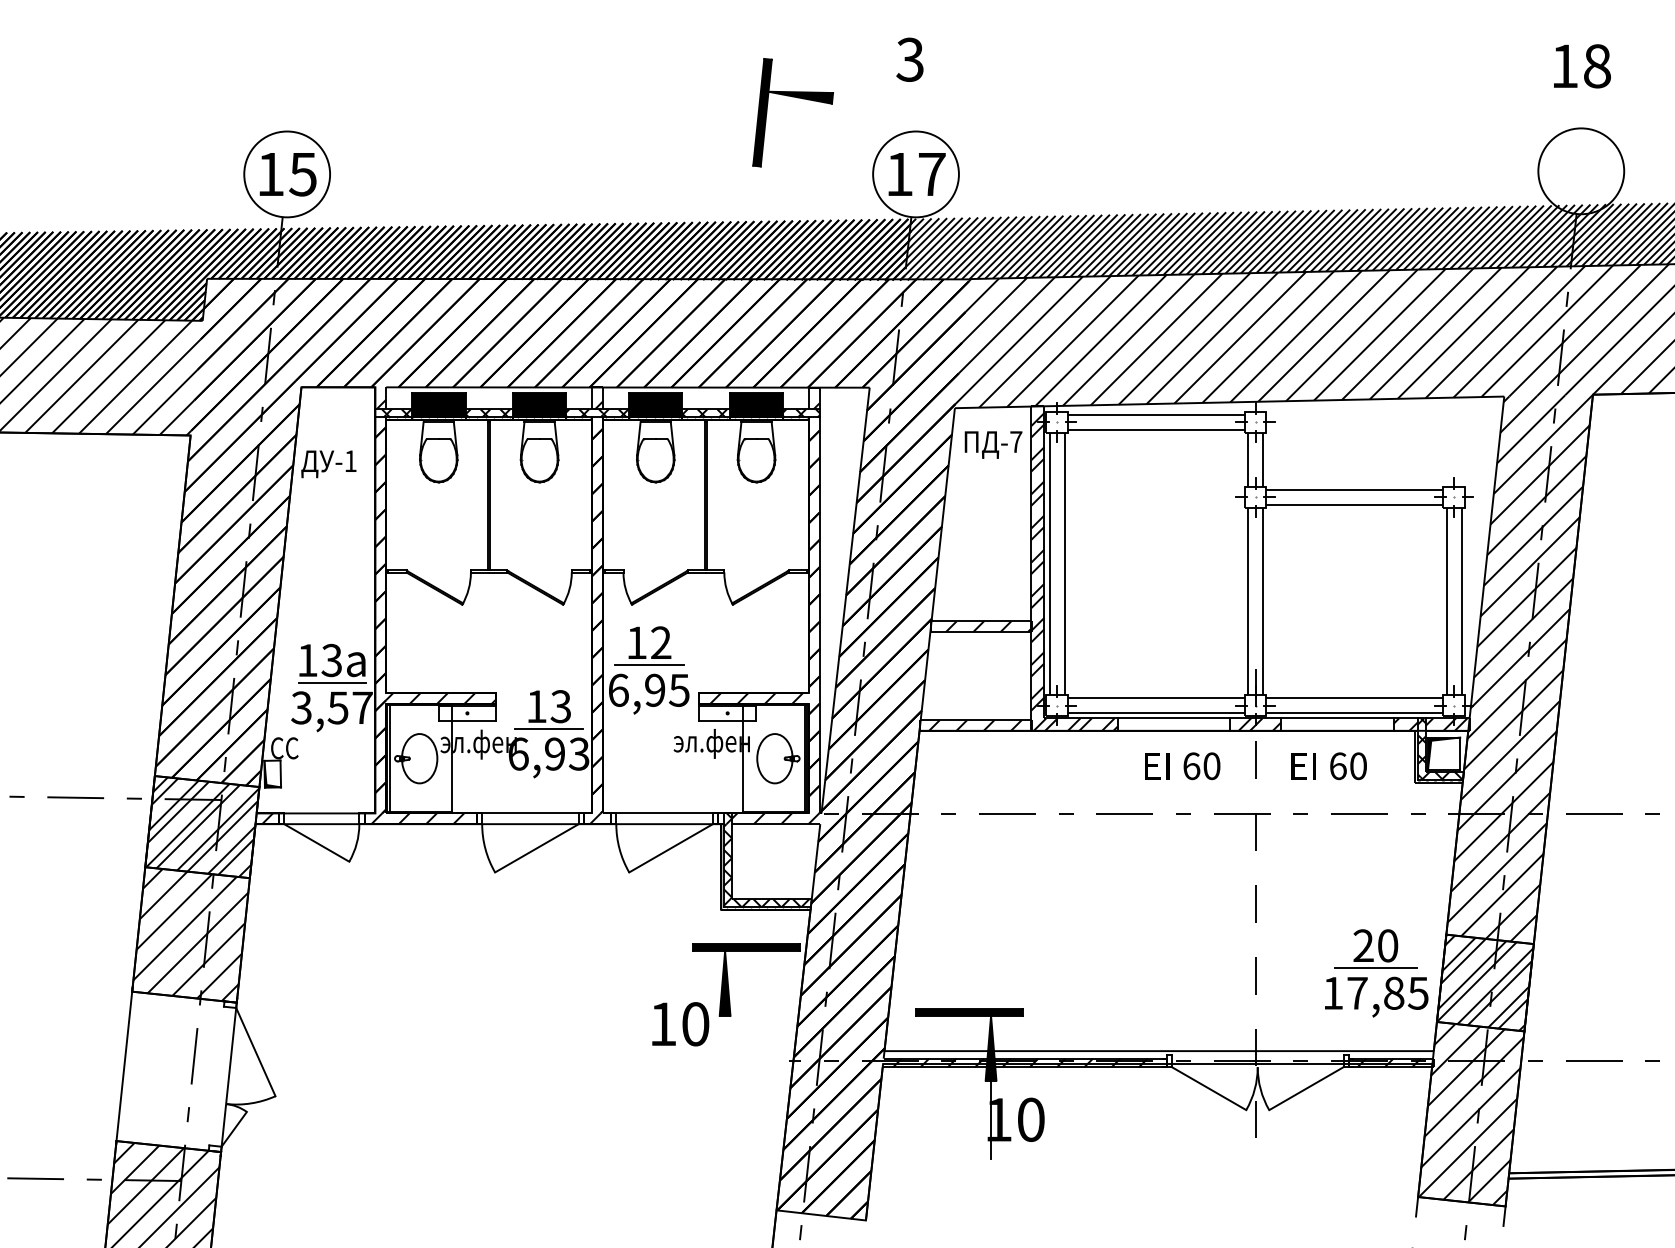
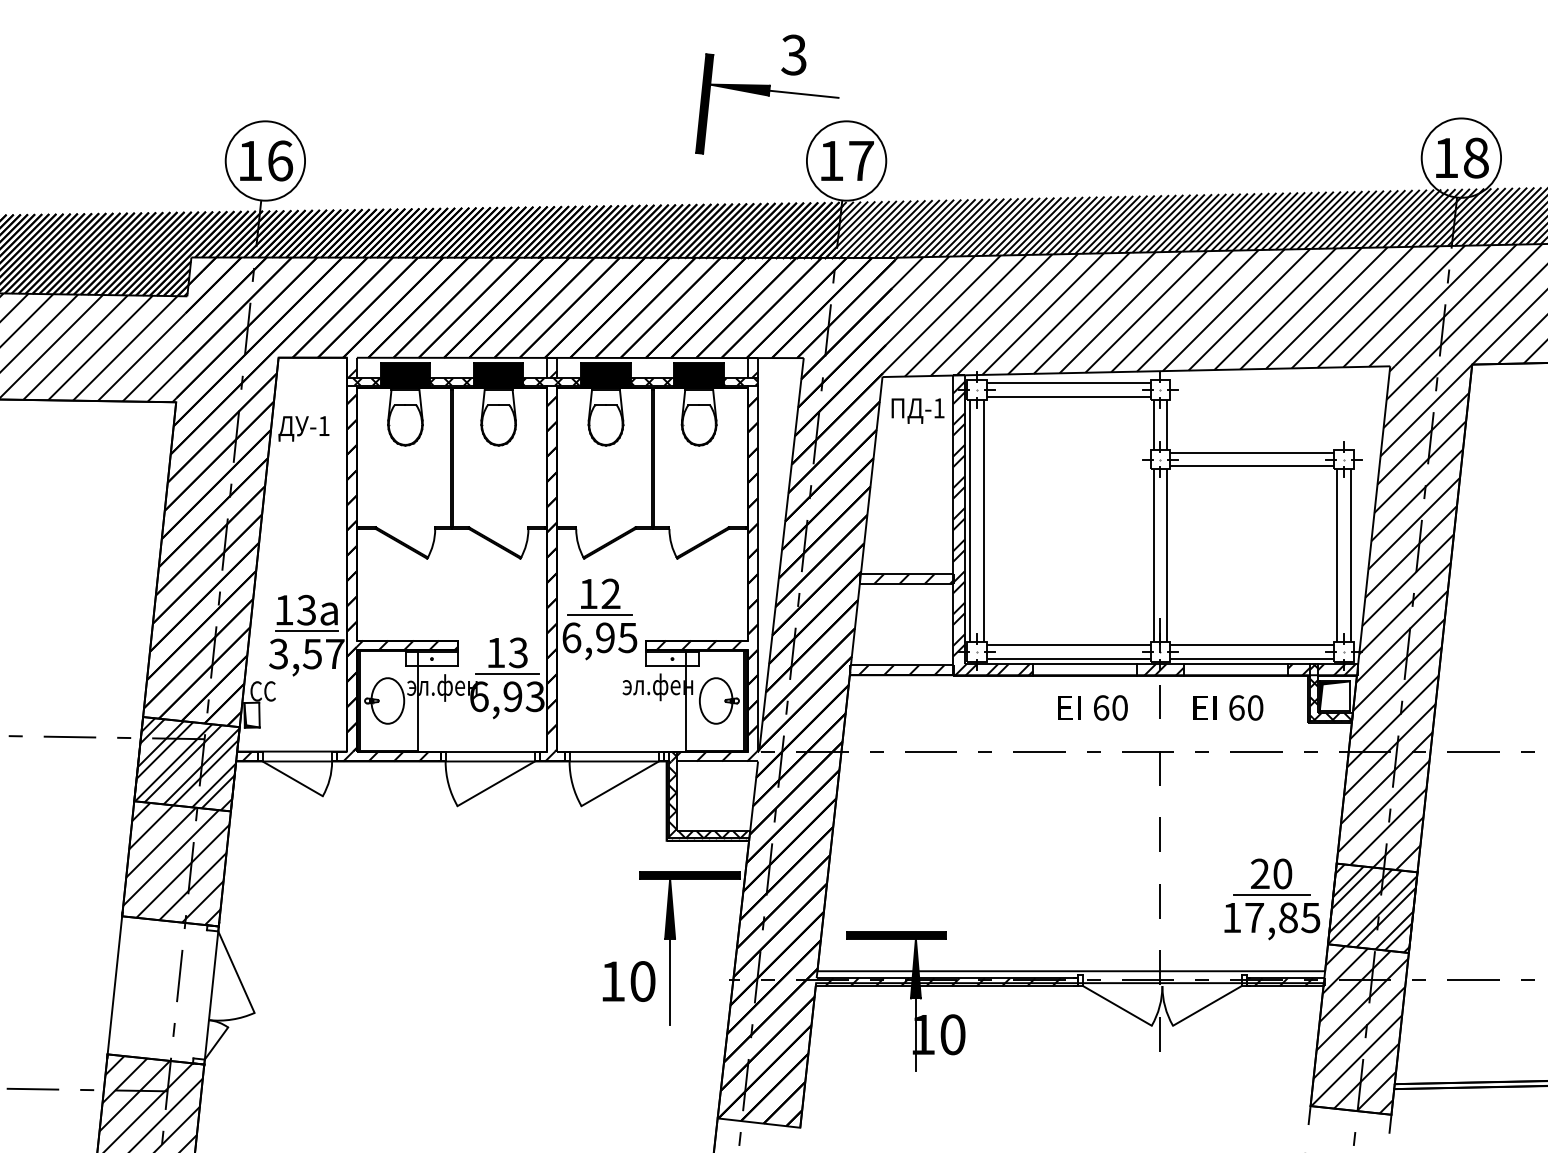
text: (909, 59) -> (793, 54), moved
text: (1582, 66) -> (1462, 158), moved
line: (869, 102) -> (803, 94), added
text: (303, 174) -> (280, 161), 15 -> 16
text: (1016, 441) -> (939, 407), -7 -> -1
text: (680, 1024) -> (628, 981), moved
line: (725, 1061) -> (670, 980), added

